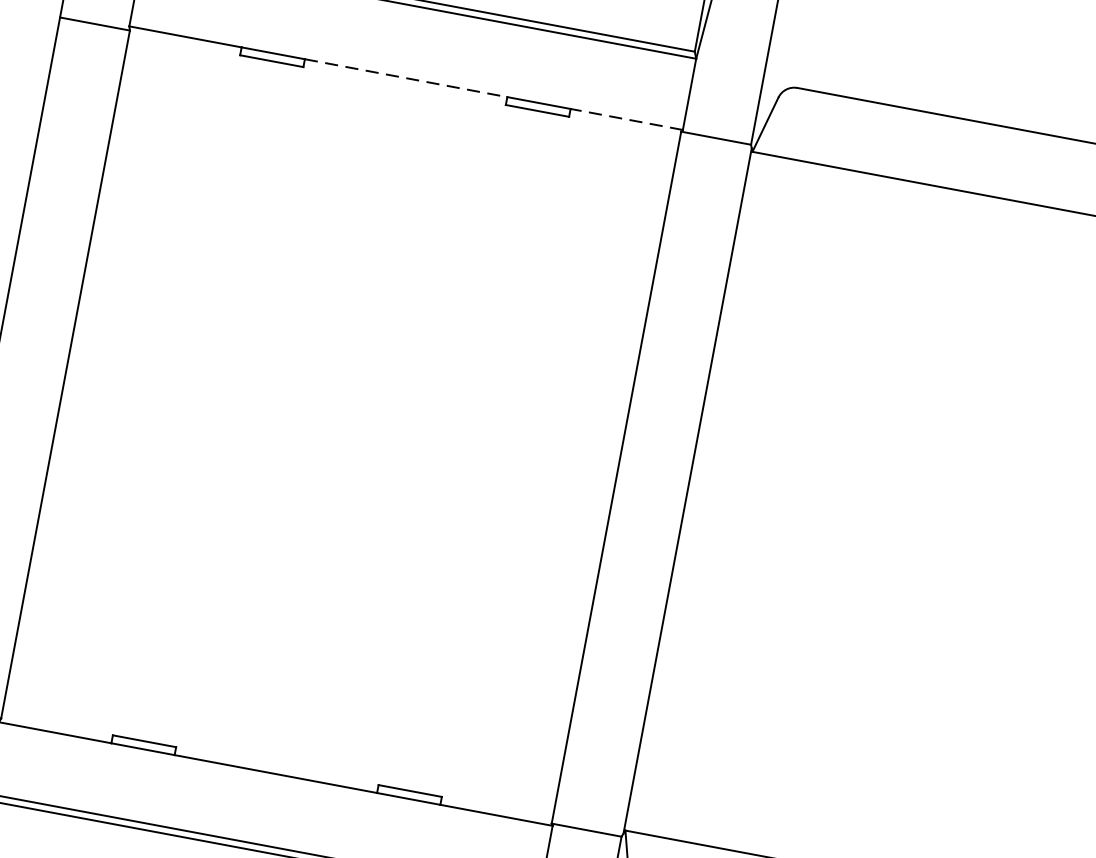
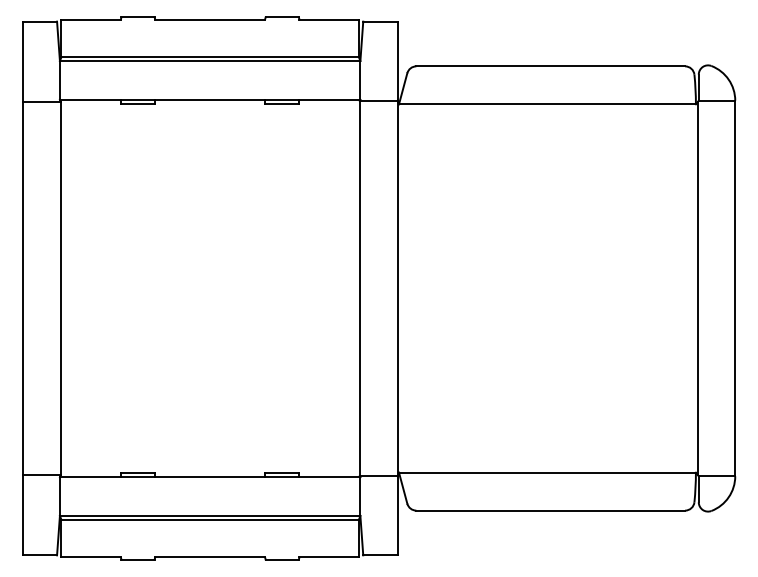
line: (406, 78) -> (210, 99), dashed -> solid
line: (626, 119) -> (329, 99), dashed -> solid

